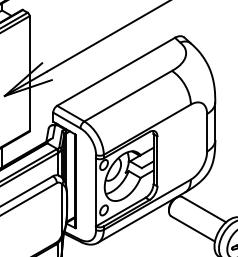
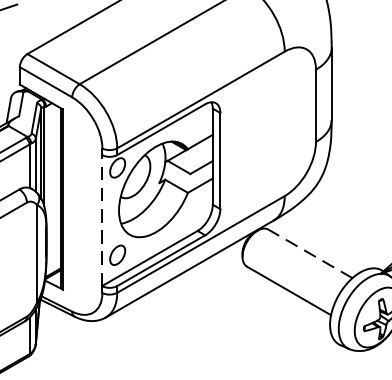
line: (95, 191) -> (101, 218), solid -> dashed
line: (203, 209) -> (308, 253), solid -> dashed

